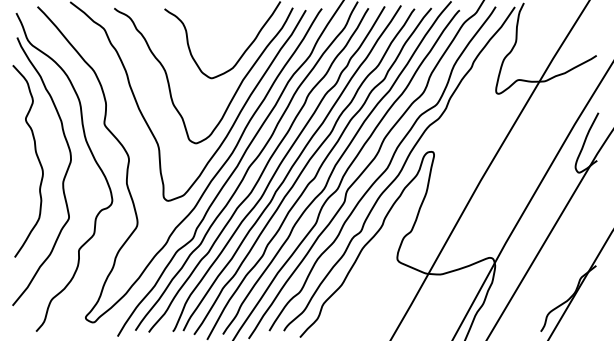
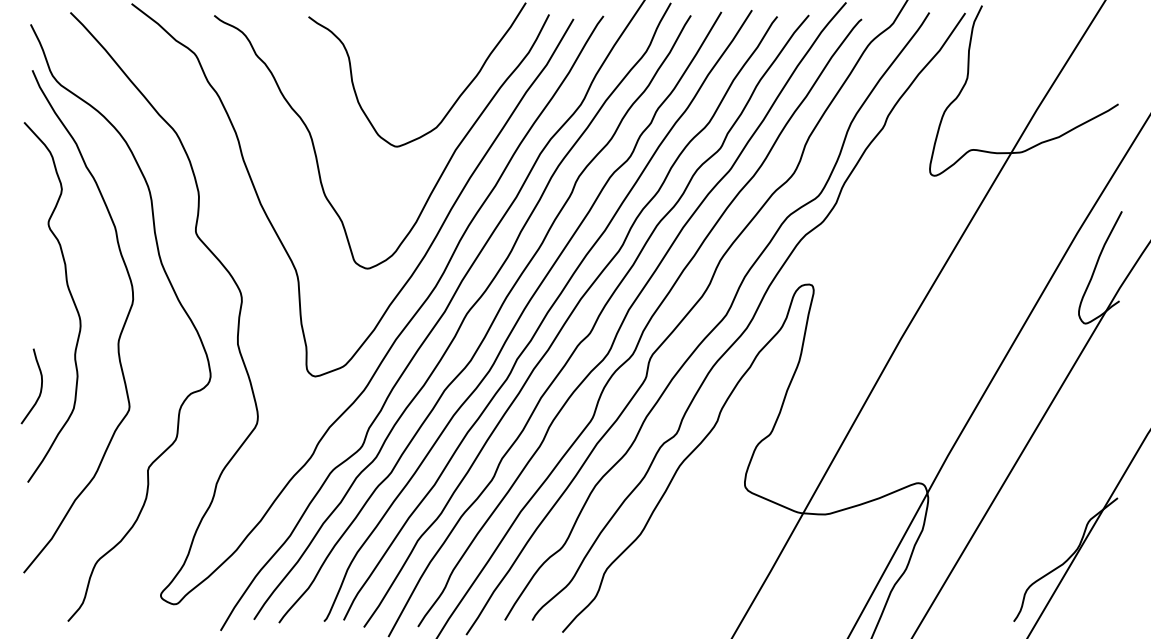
curve: (21, 206) -> (40, 386), added

